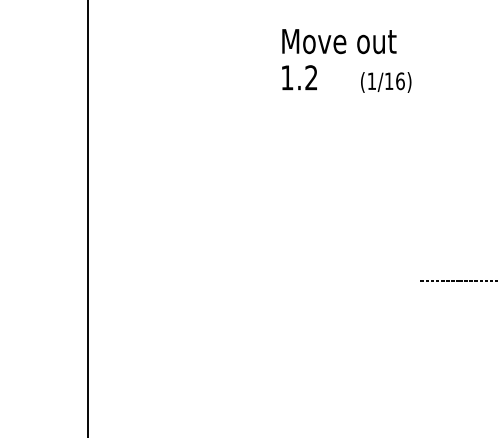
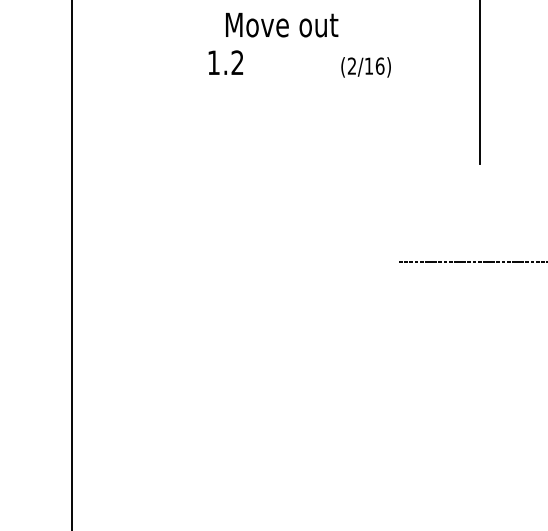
text: (339, 41) -> (282, 25), moved
text: (299, 77) -> (225, 62), moved
text: (371, 80) -> (351, 65), (1/16) -> (2/16)

